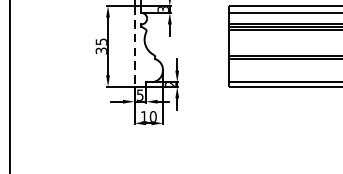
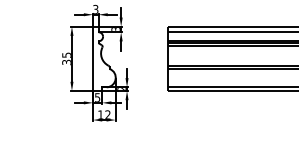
line: (135, 47) -> (93, 59), dashed -> solid
text: (152, 116) -> (107, 114), 10 -> 12

